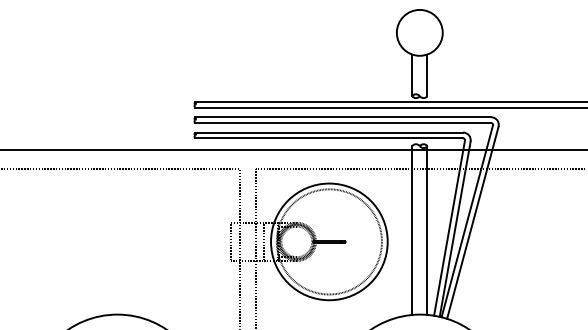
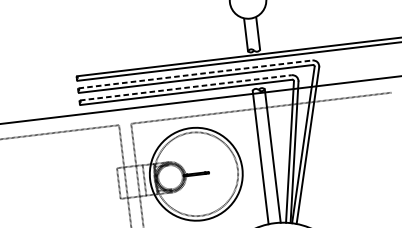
line: (343, 117) -> (195, 74), solid -> dashed
line: (329, 132) -> (186, 87), solid -> dashed

